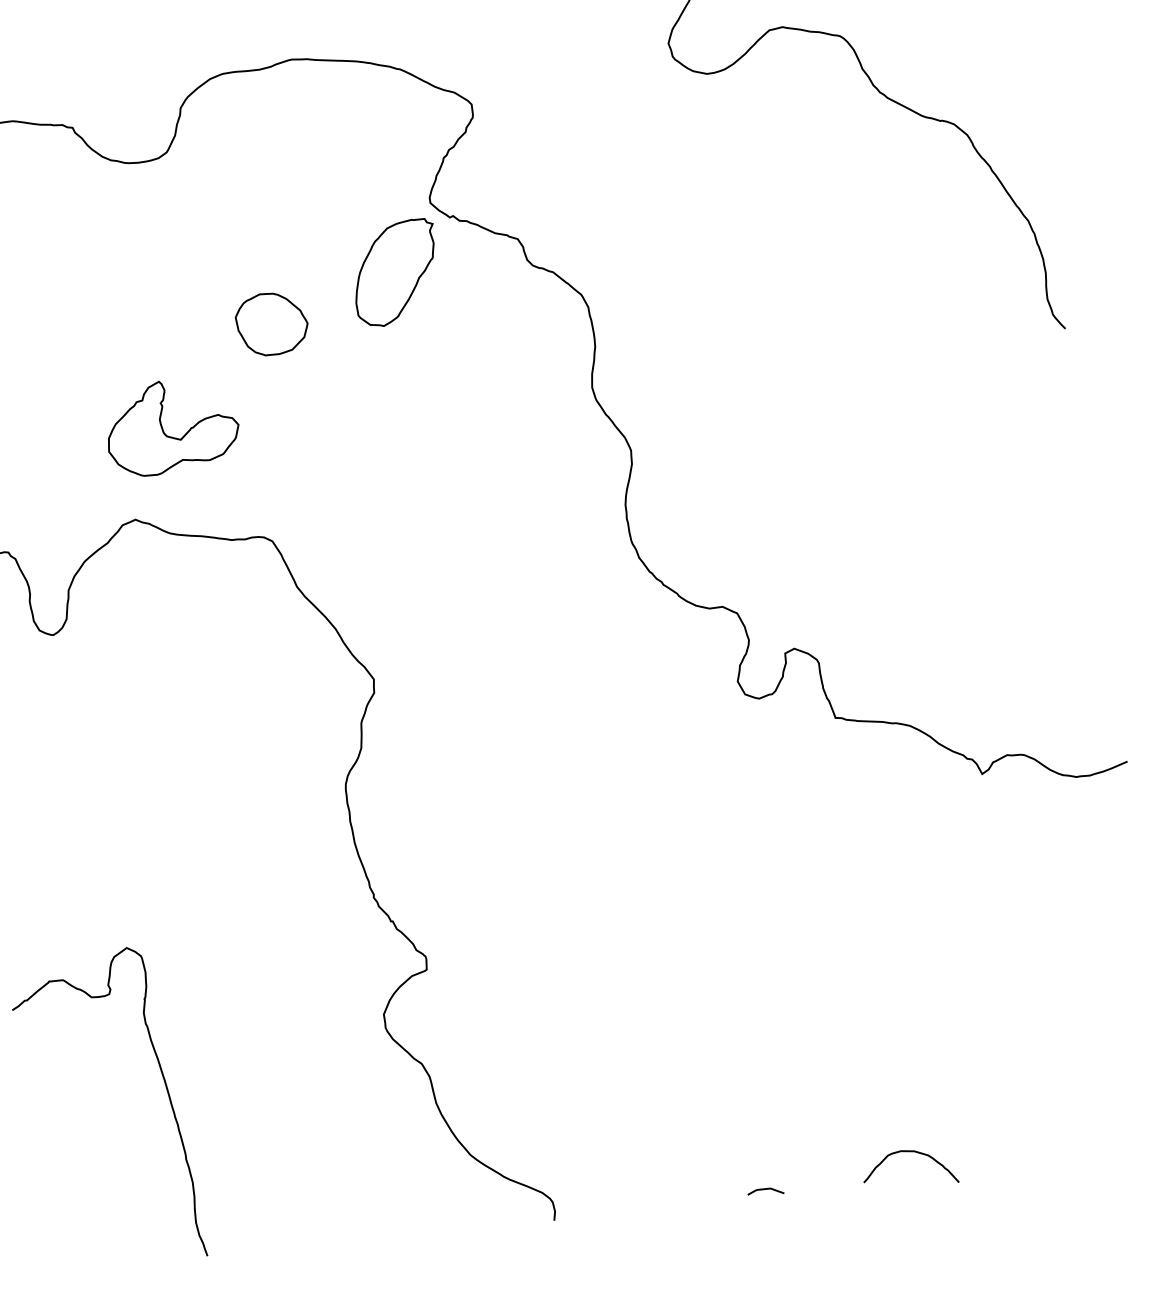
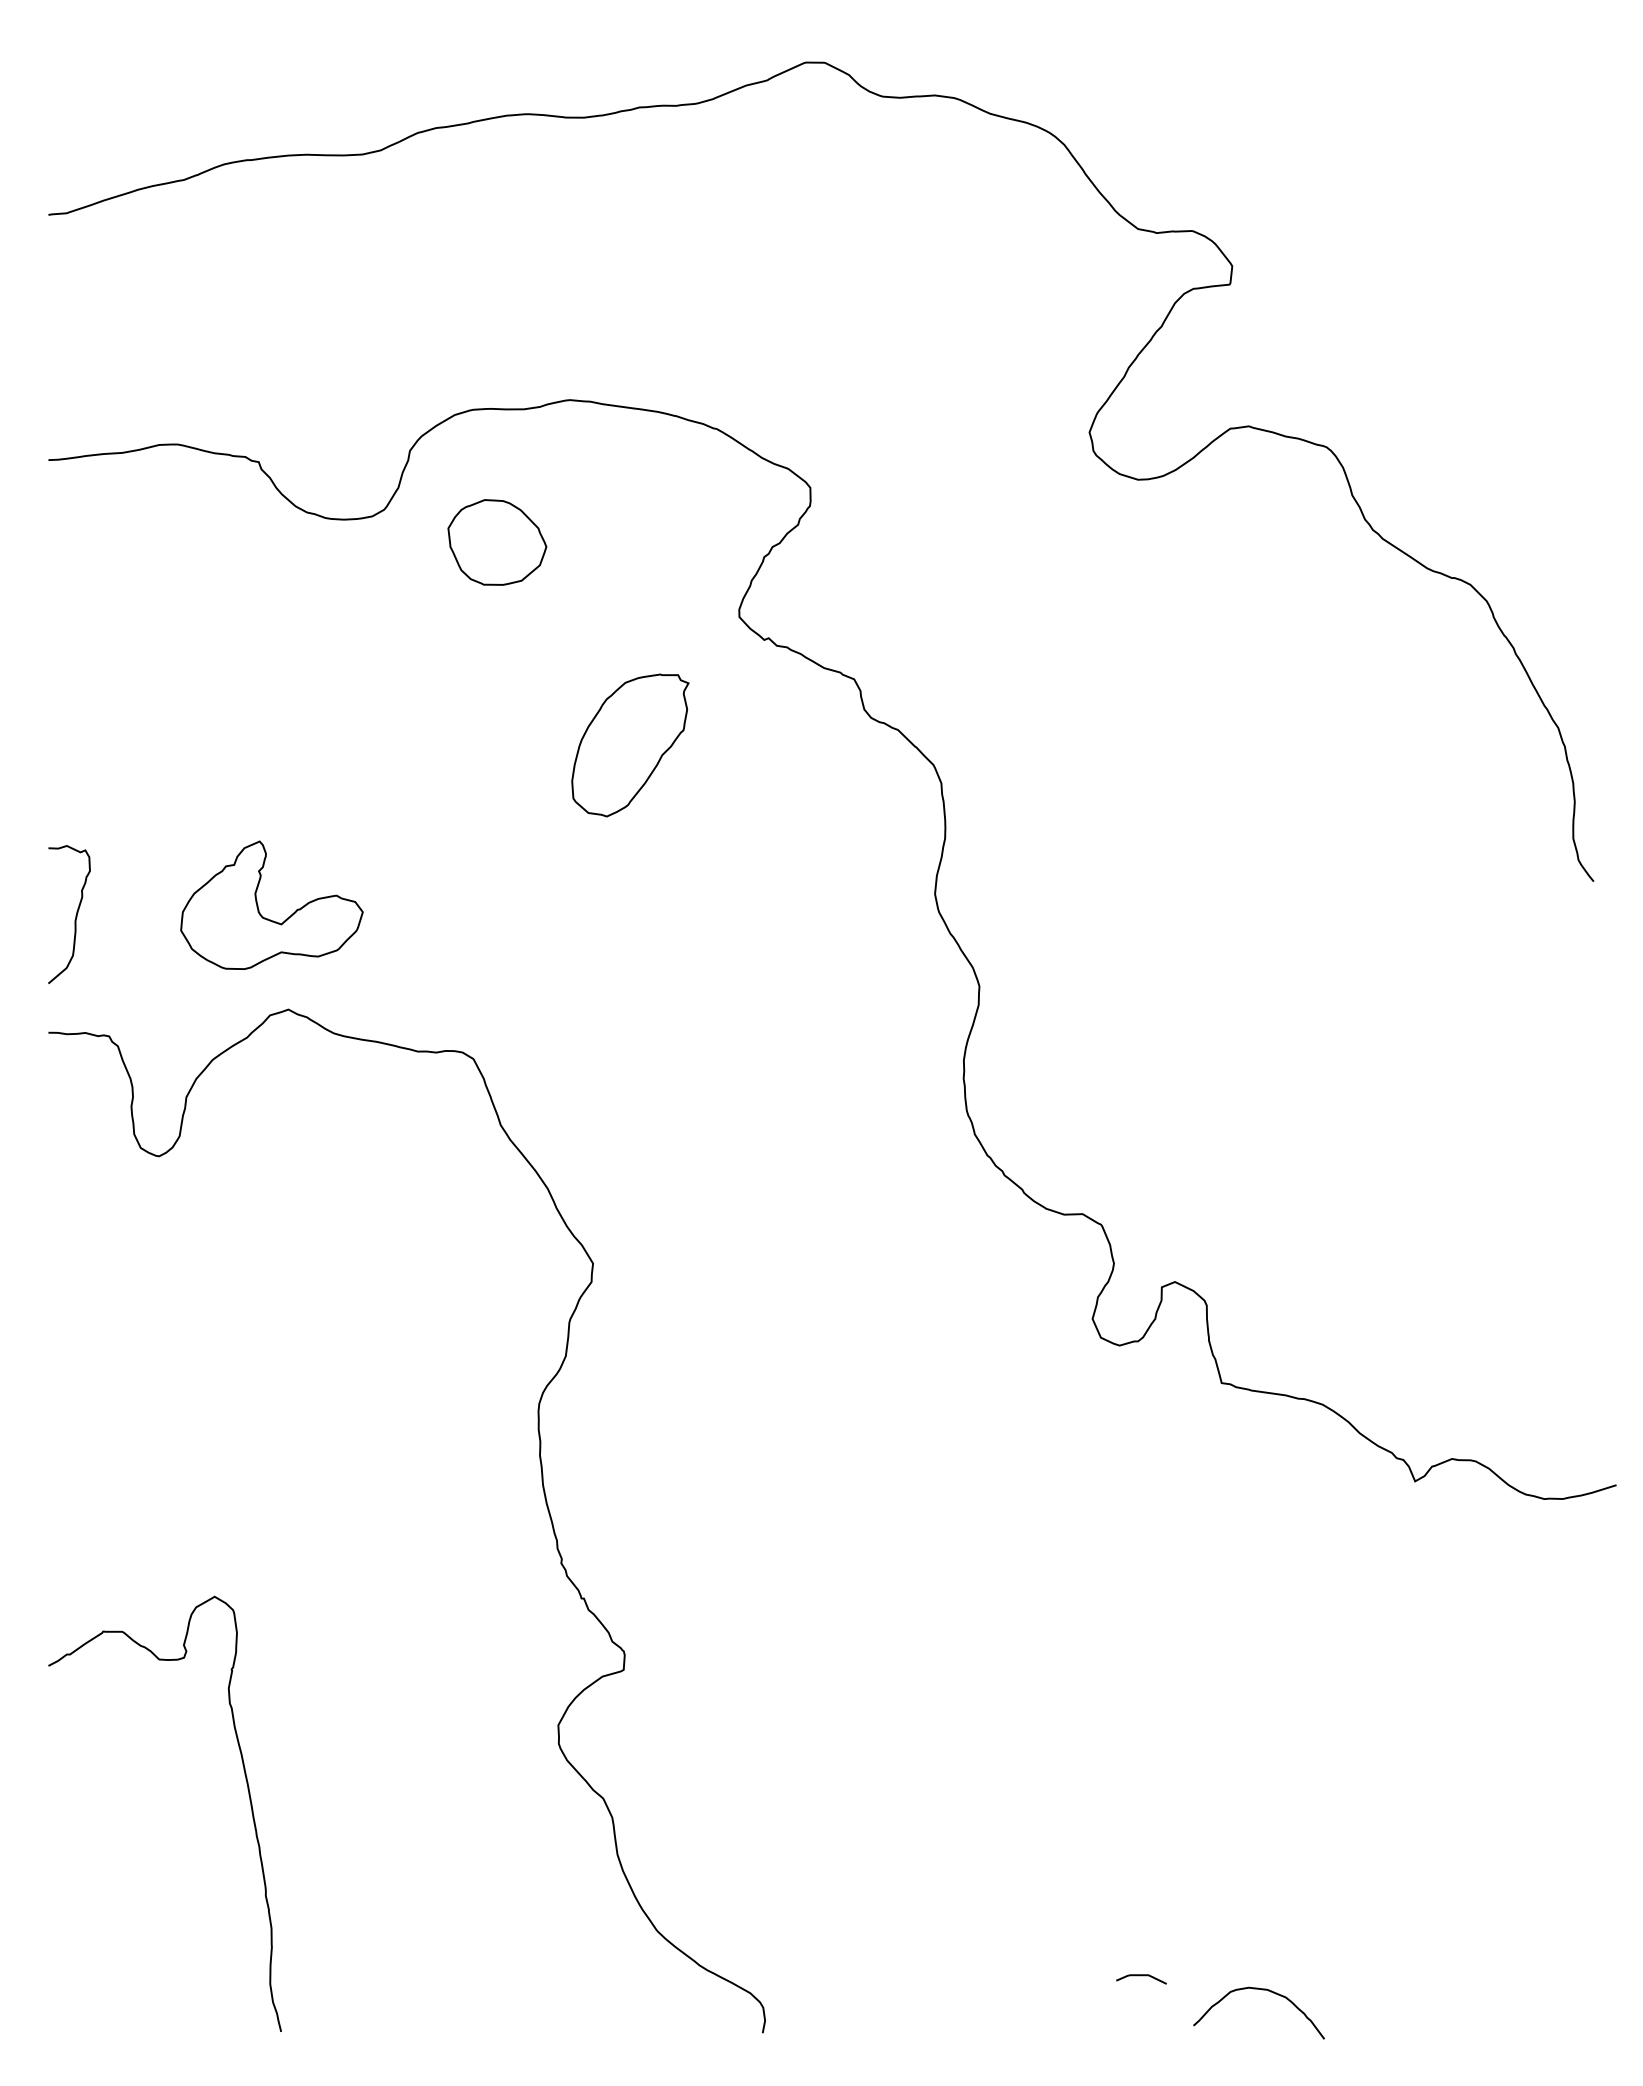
part: (395, 273) -> (630, 745), moved
part: (272, 323) -> (497, 542), moved
part: (163, 430) -> (259, 909), moved
curve: (765, 1189) -> (1141, 1976), moved

